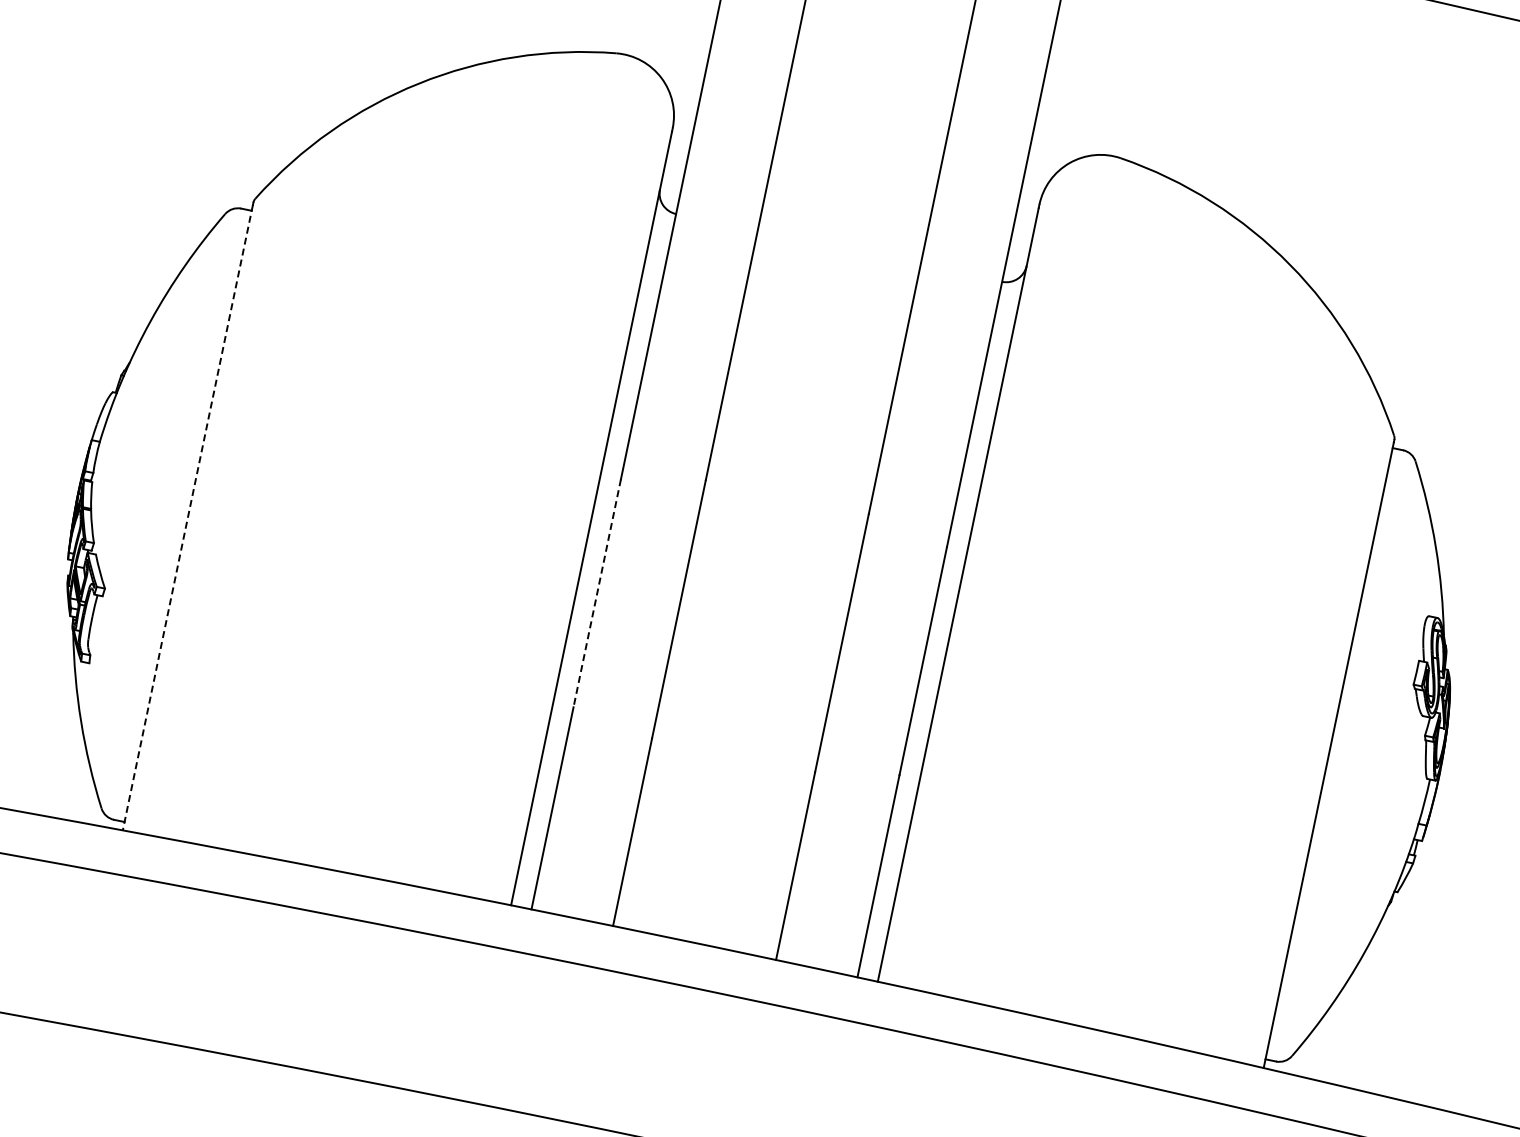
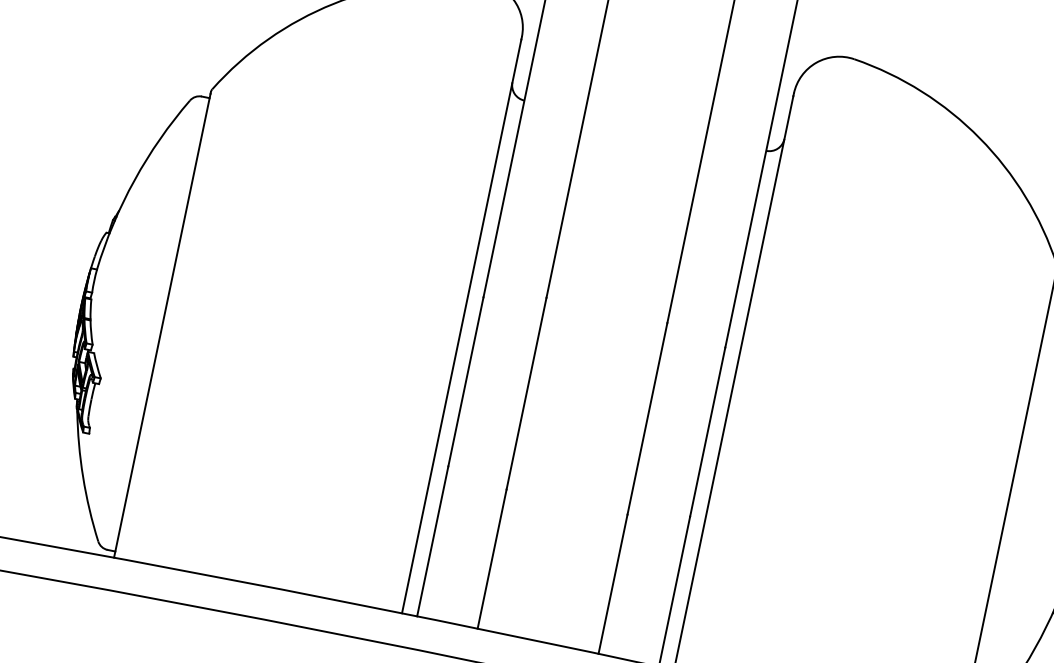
line: (187, 518) -> (162, 326), dashed -> solid
line: (597, 593) -> (466, 382), dashed -> solid

